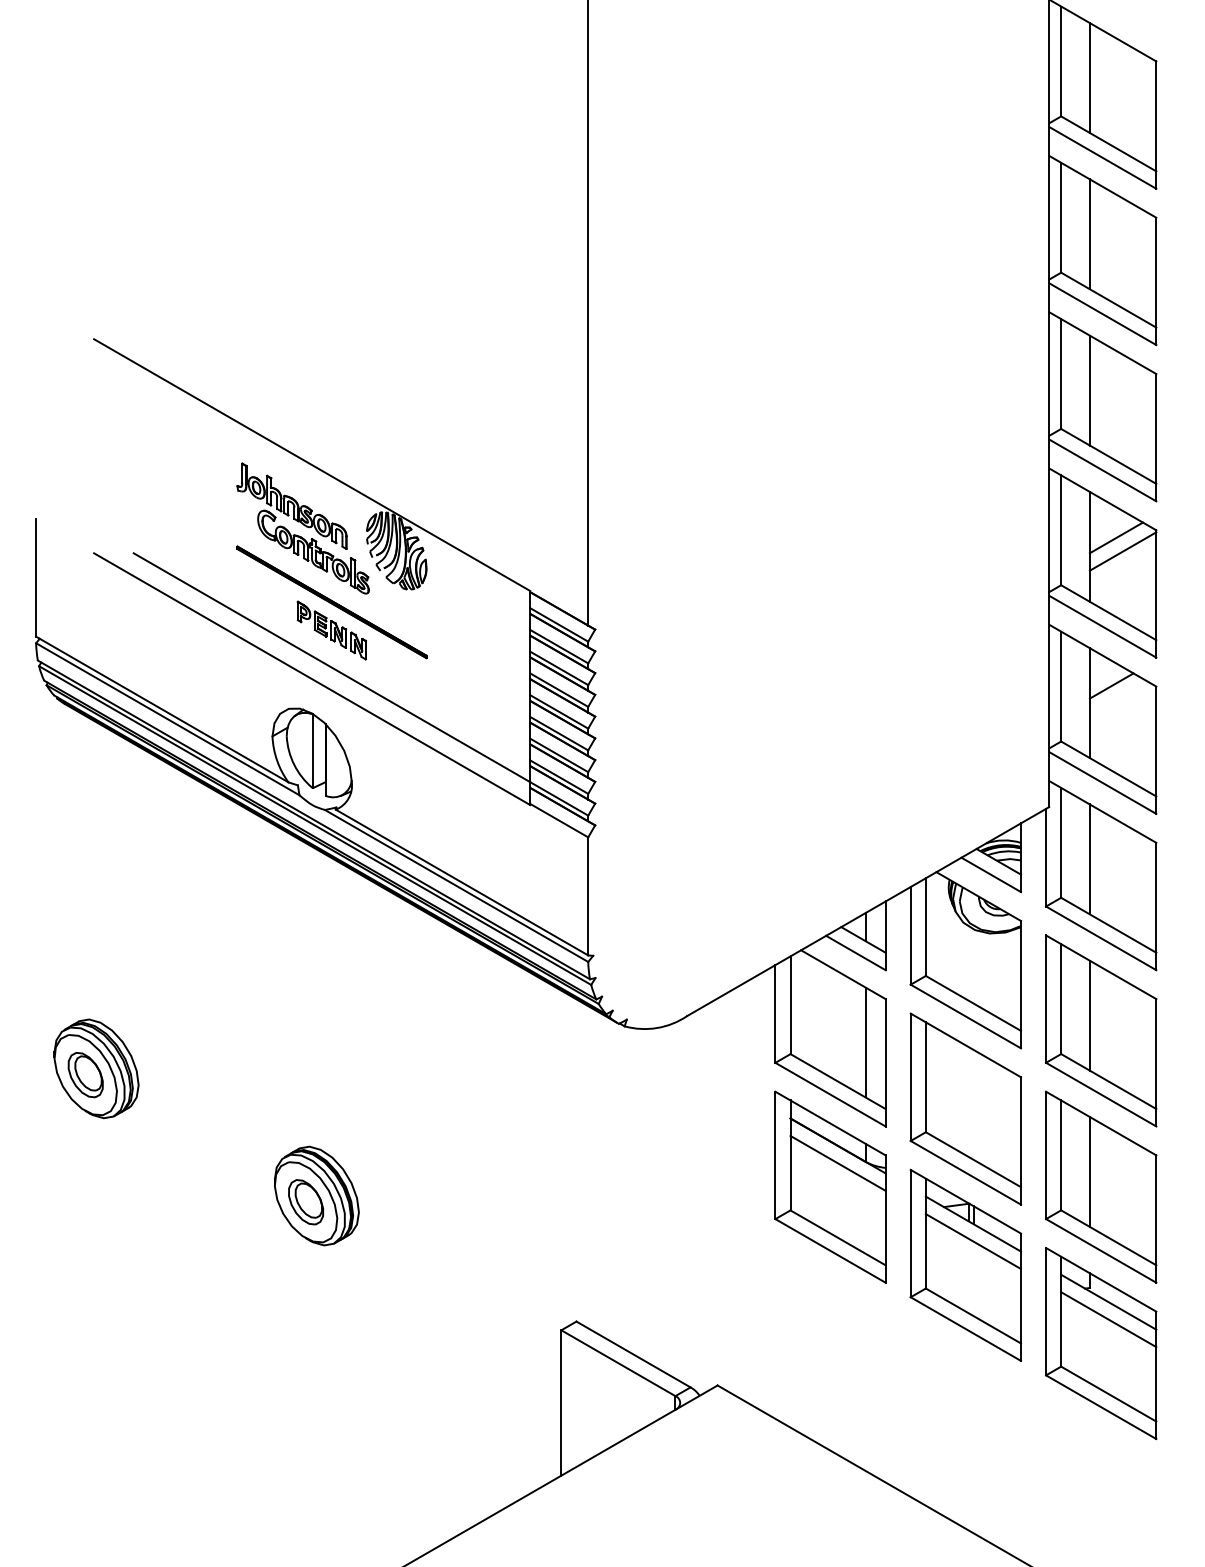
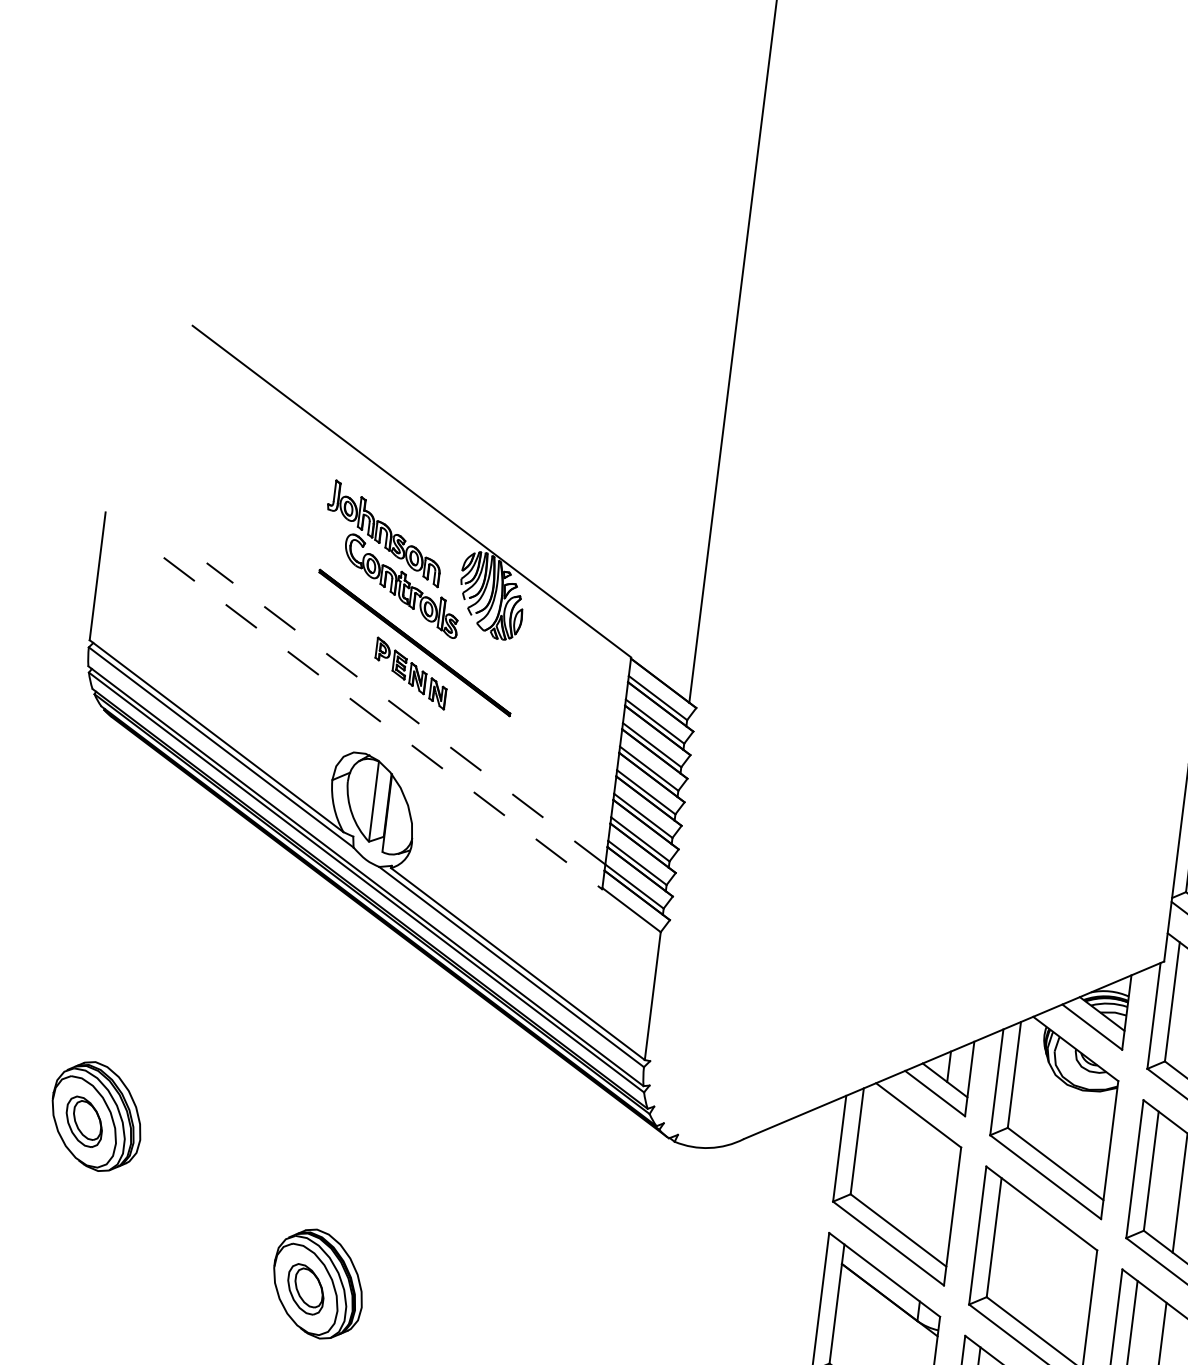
line: (331, 667) -> (405, 713), solid -> dashed
line: (312, 679) -> (383, 723), solid -> dashed
line: (865, 1042) -> (933, 1191), removed
line: (837, 1162) -> (886, 1317), removed

